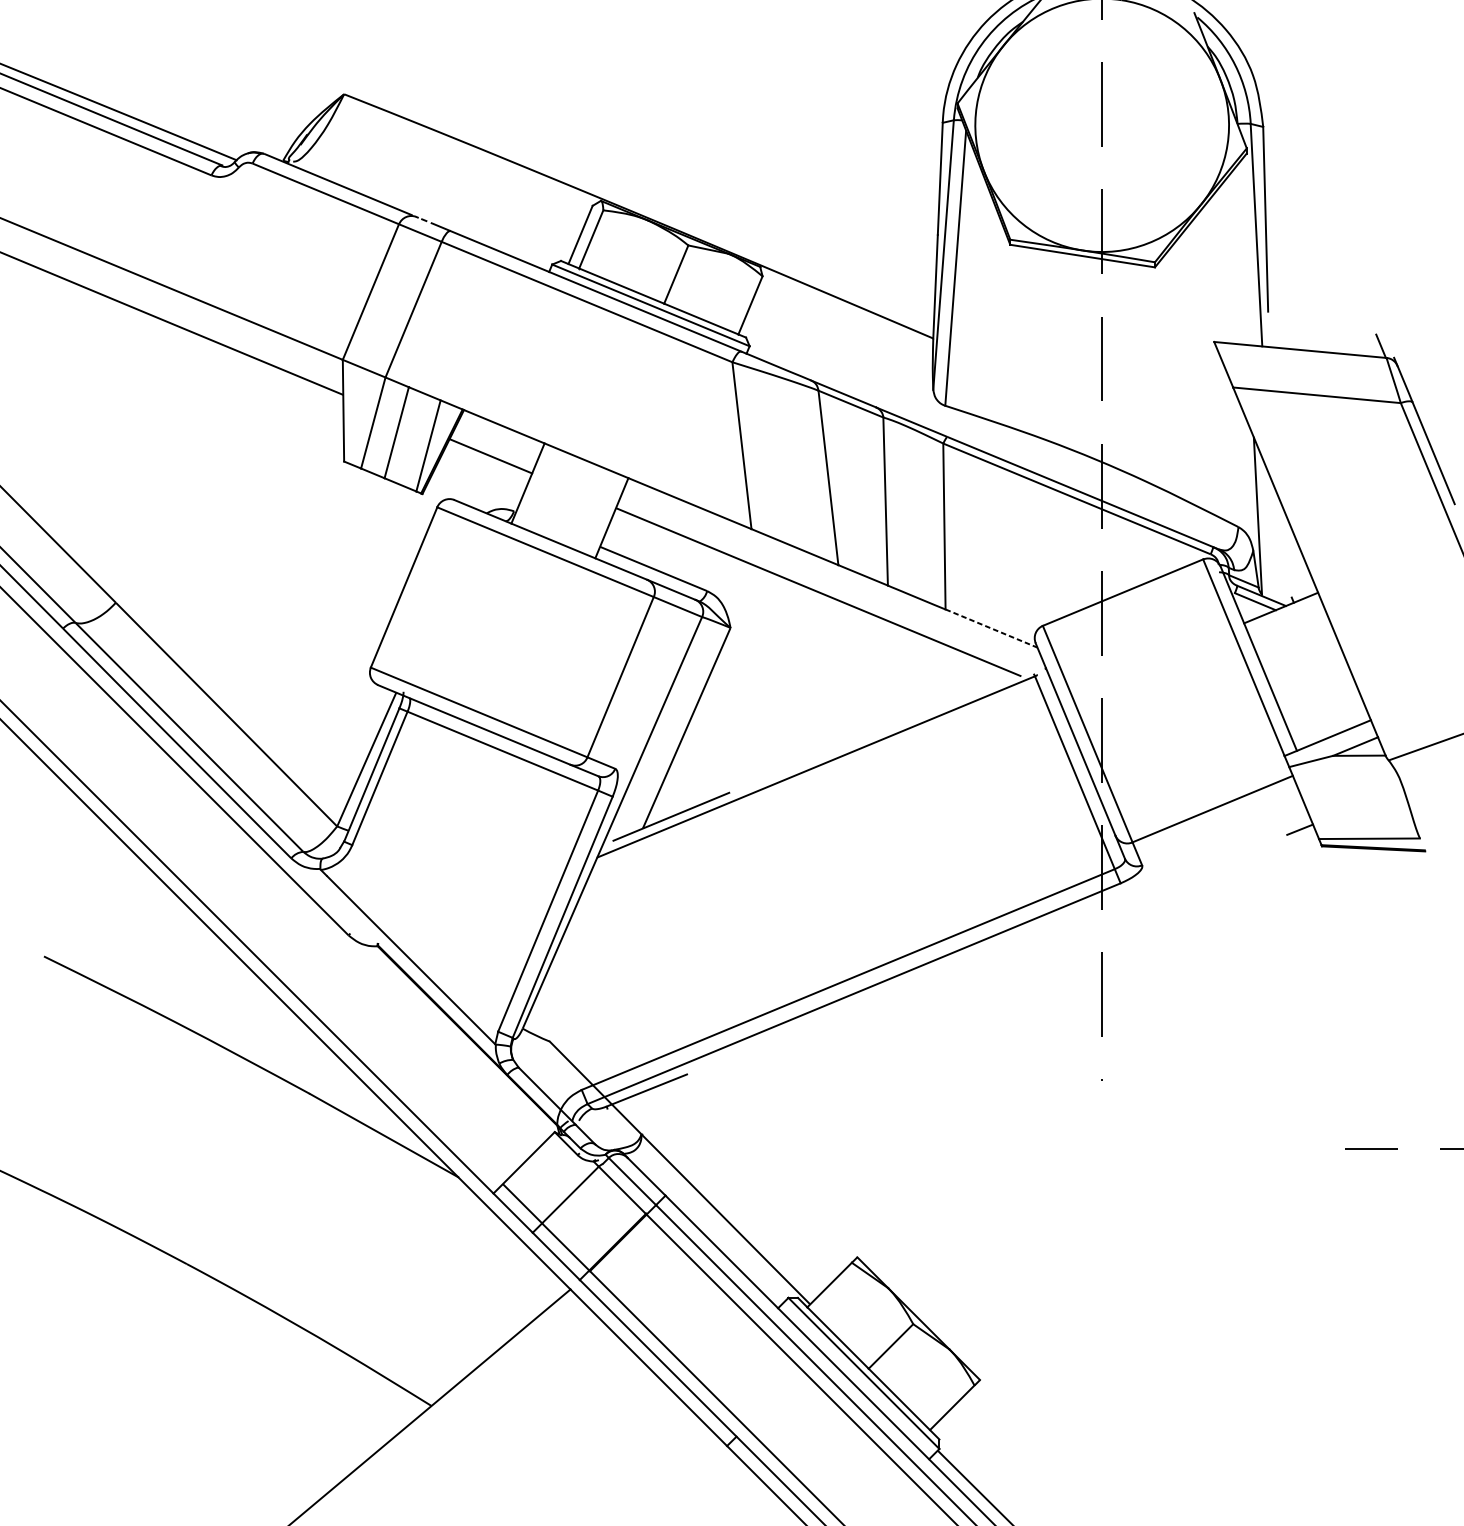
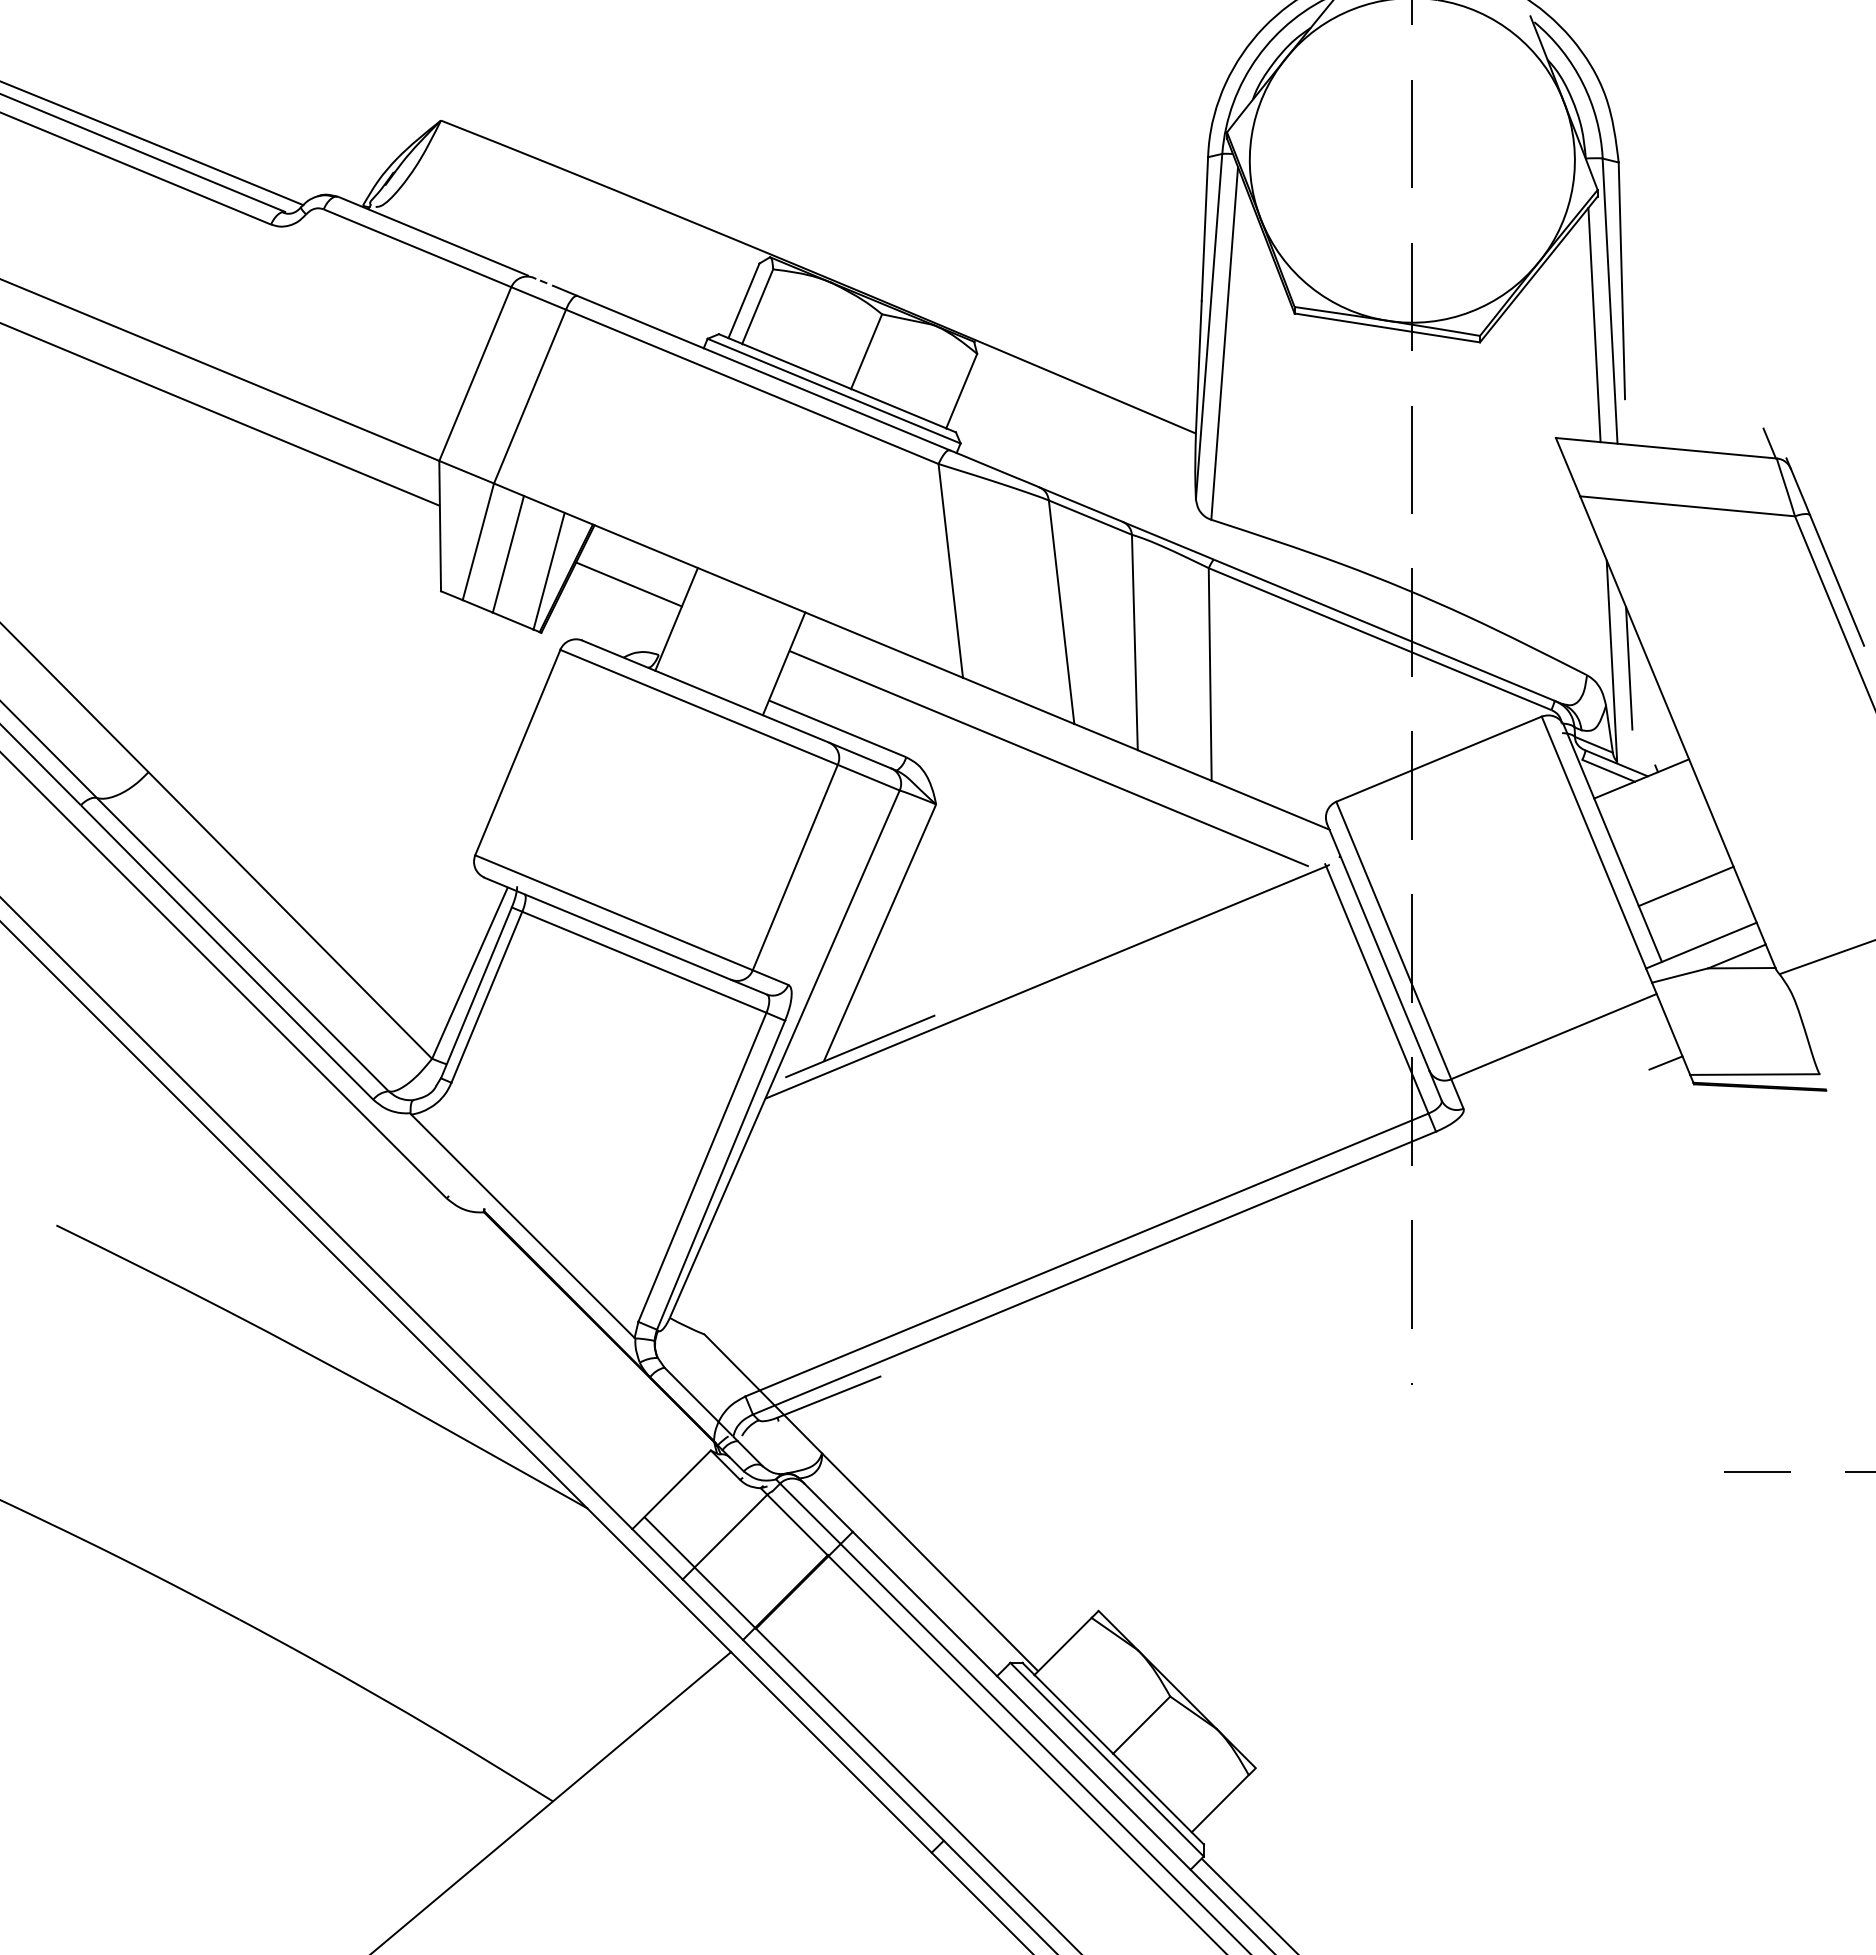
line: (1244, 253) -> (1594, 324), added
line: (1271, 521) -> (1629, 668), added
line: (991, 628) -> (1270, 805), dashed -> solid
line: (1315, 691) -> (1685, 886), added

